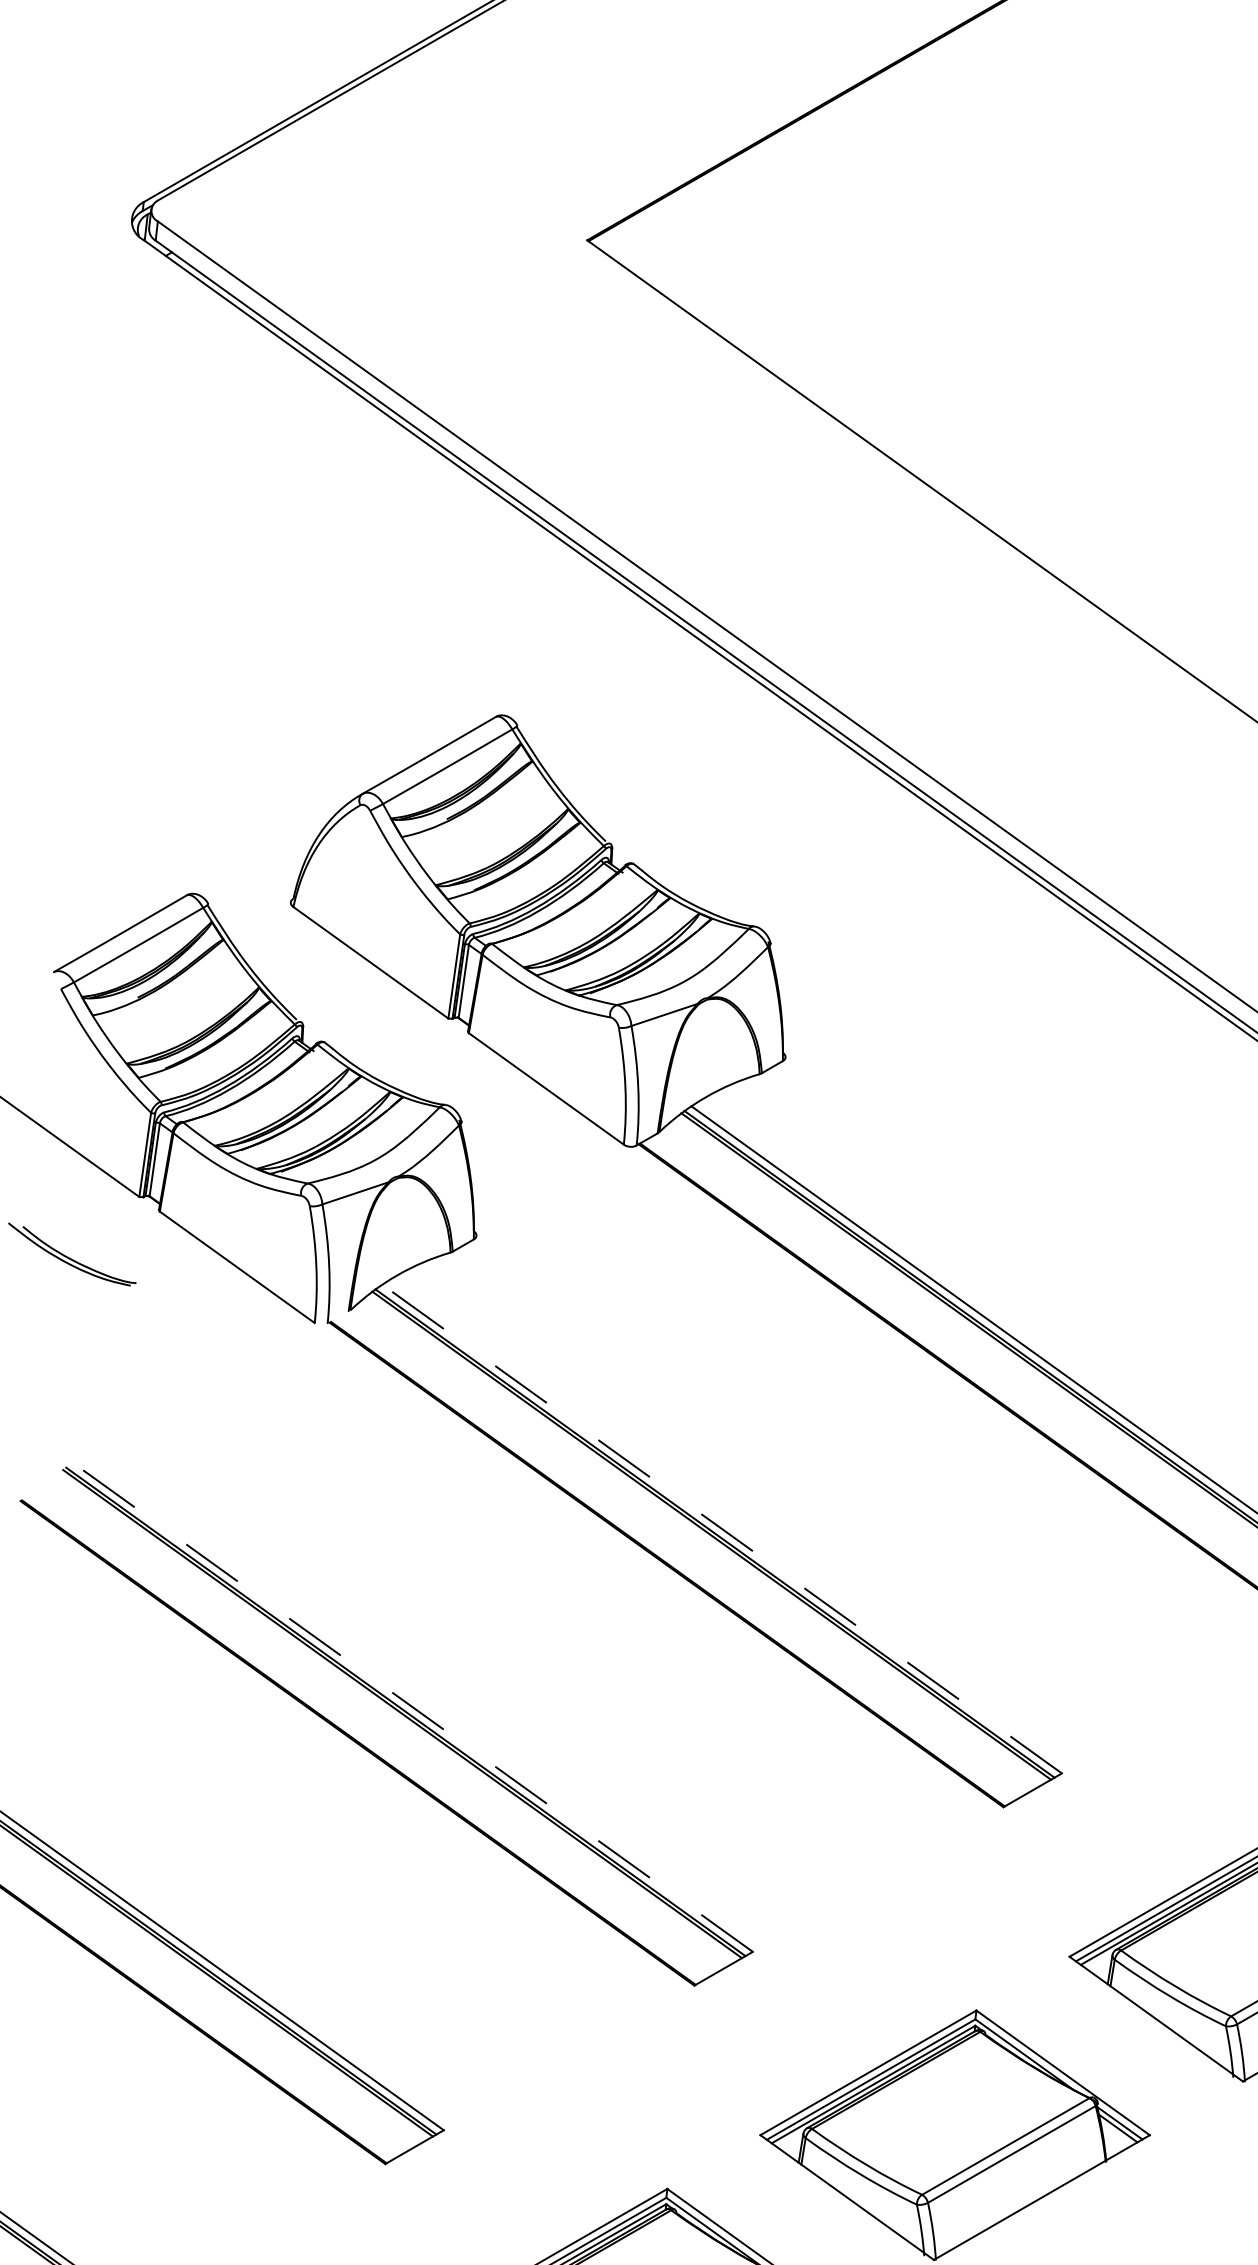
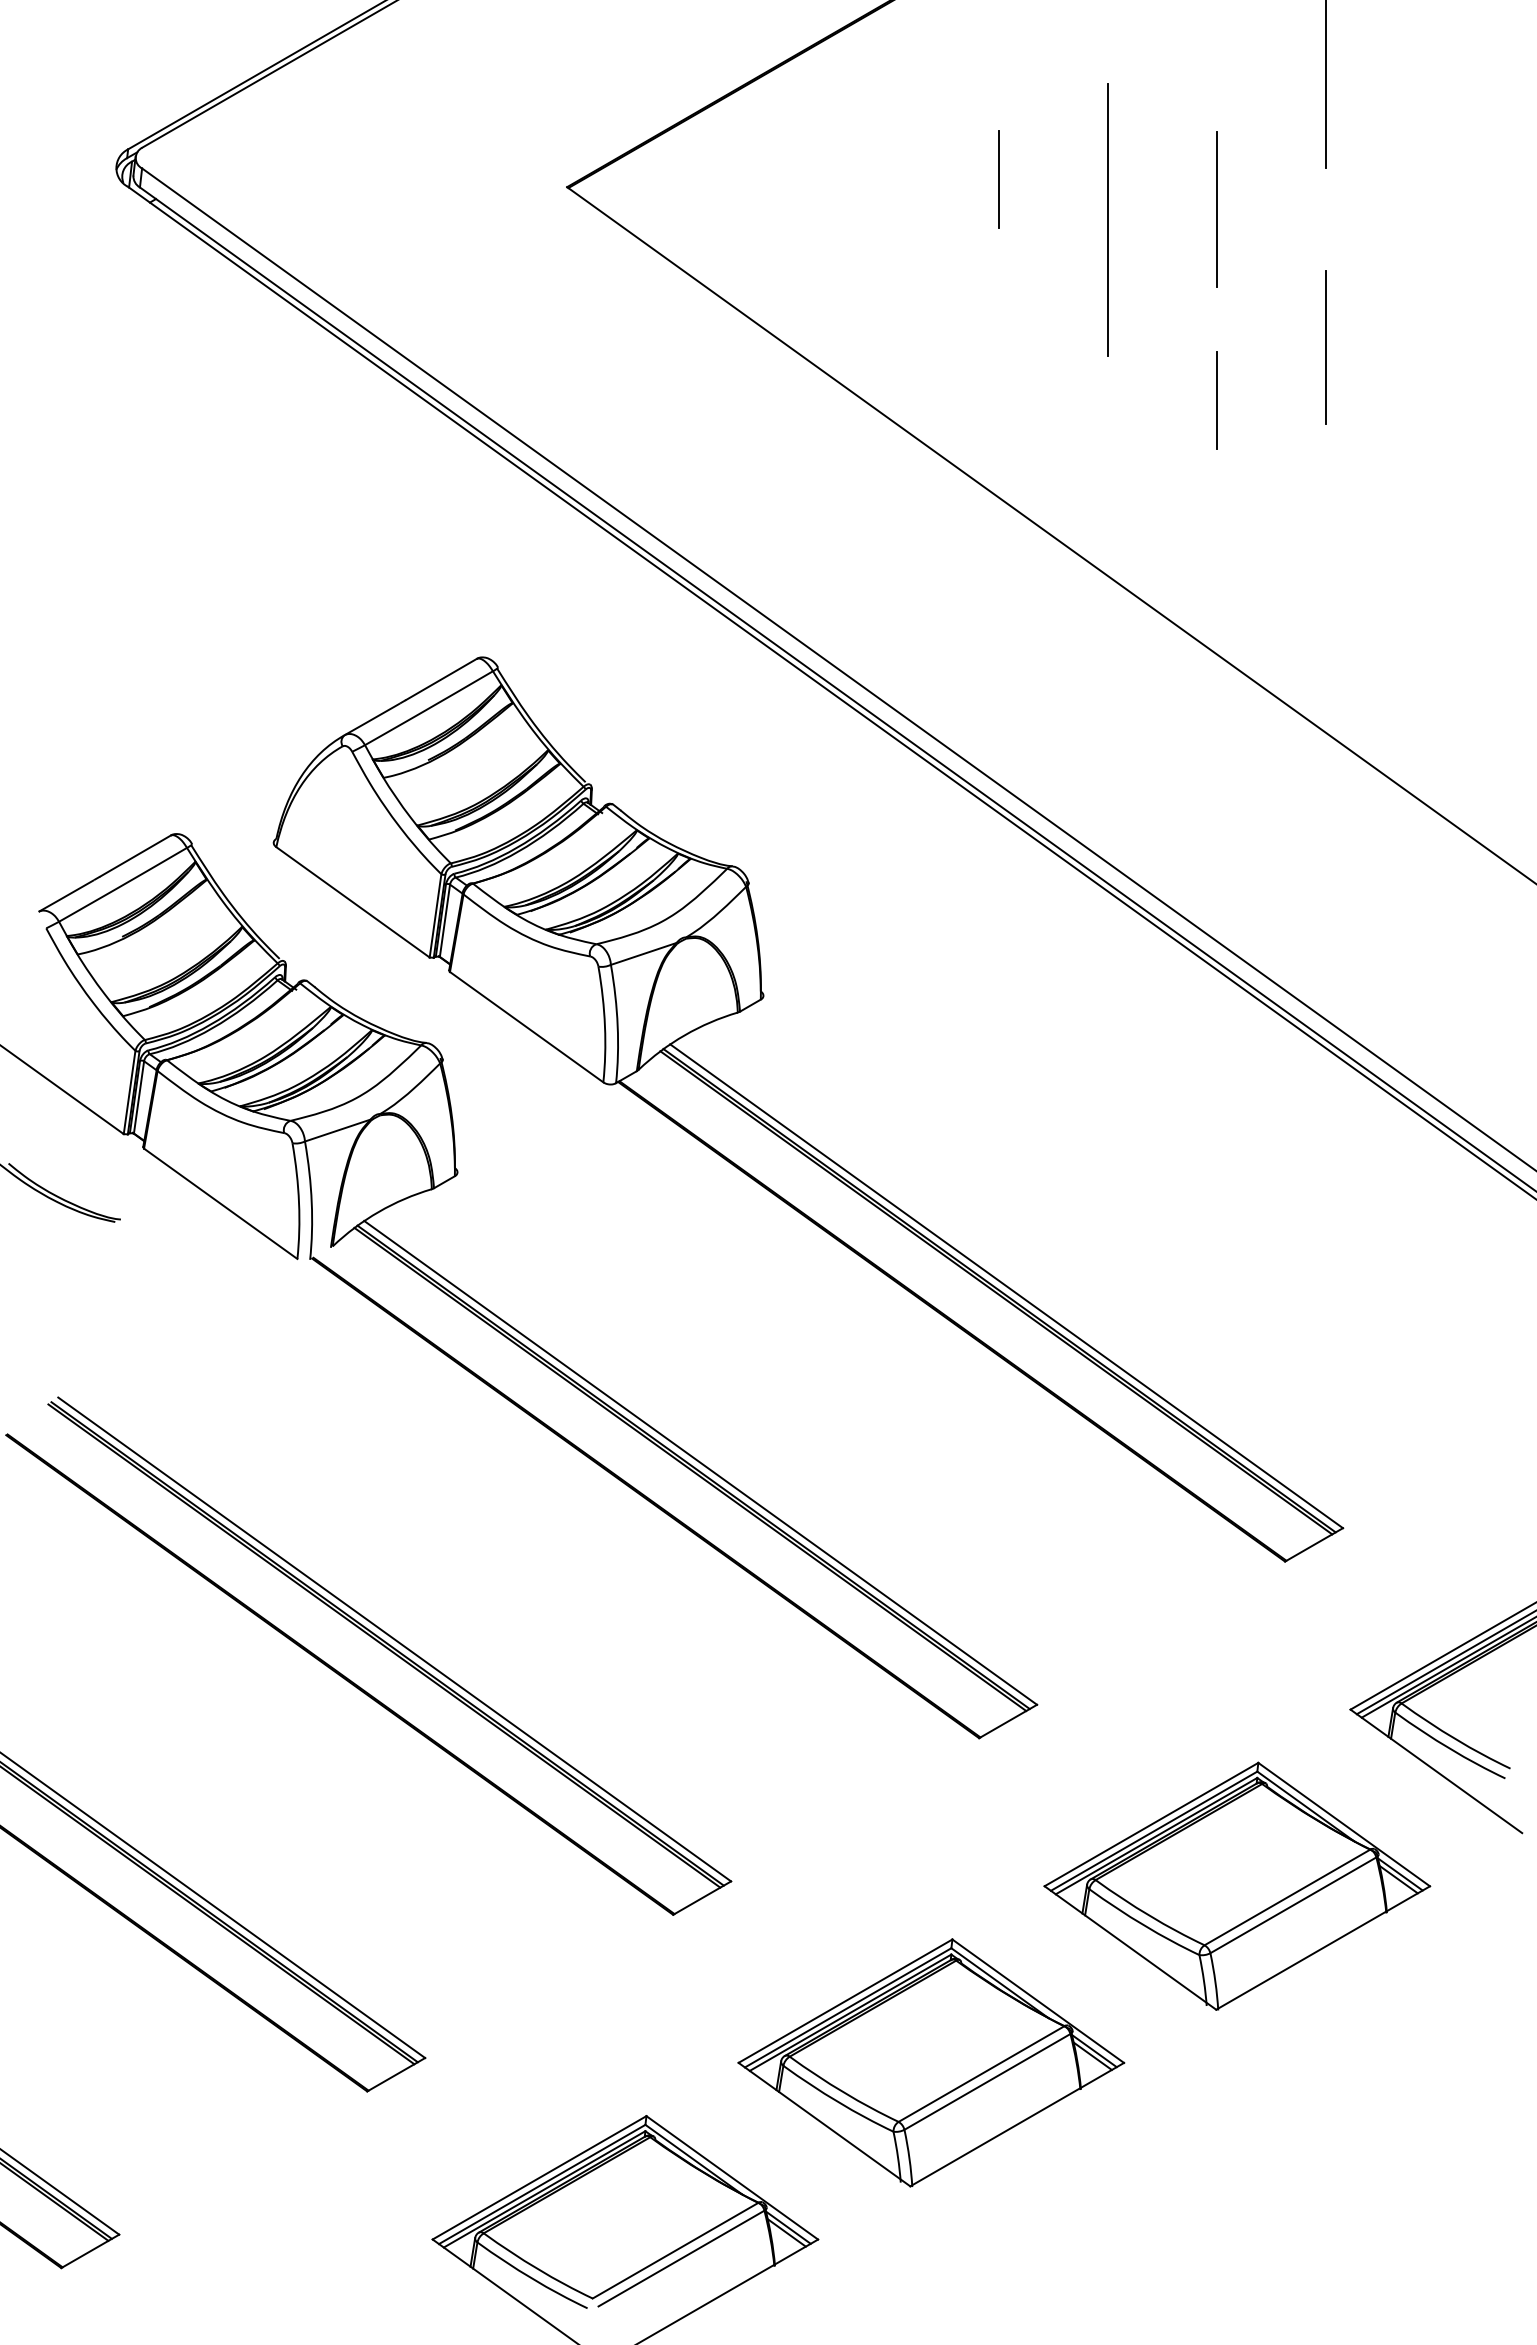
line: (1022, 232) -> (998, 179), added
line: (1244, 262) -> (1217, 209), added
line: (1133, 273) -> (1107, 219), added
line: (1244, 454) -> (1217, 399), added
line: (721, 1528) -> (700, 1462), dashed -> solid
line: (412, 1707) -> (394, 1639), dashed -> solid

